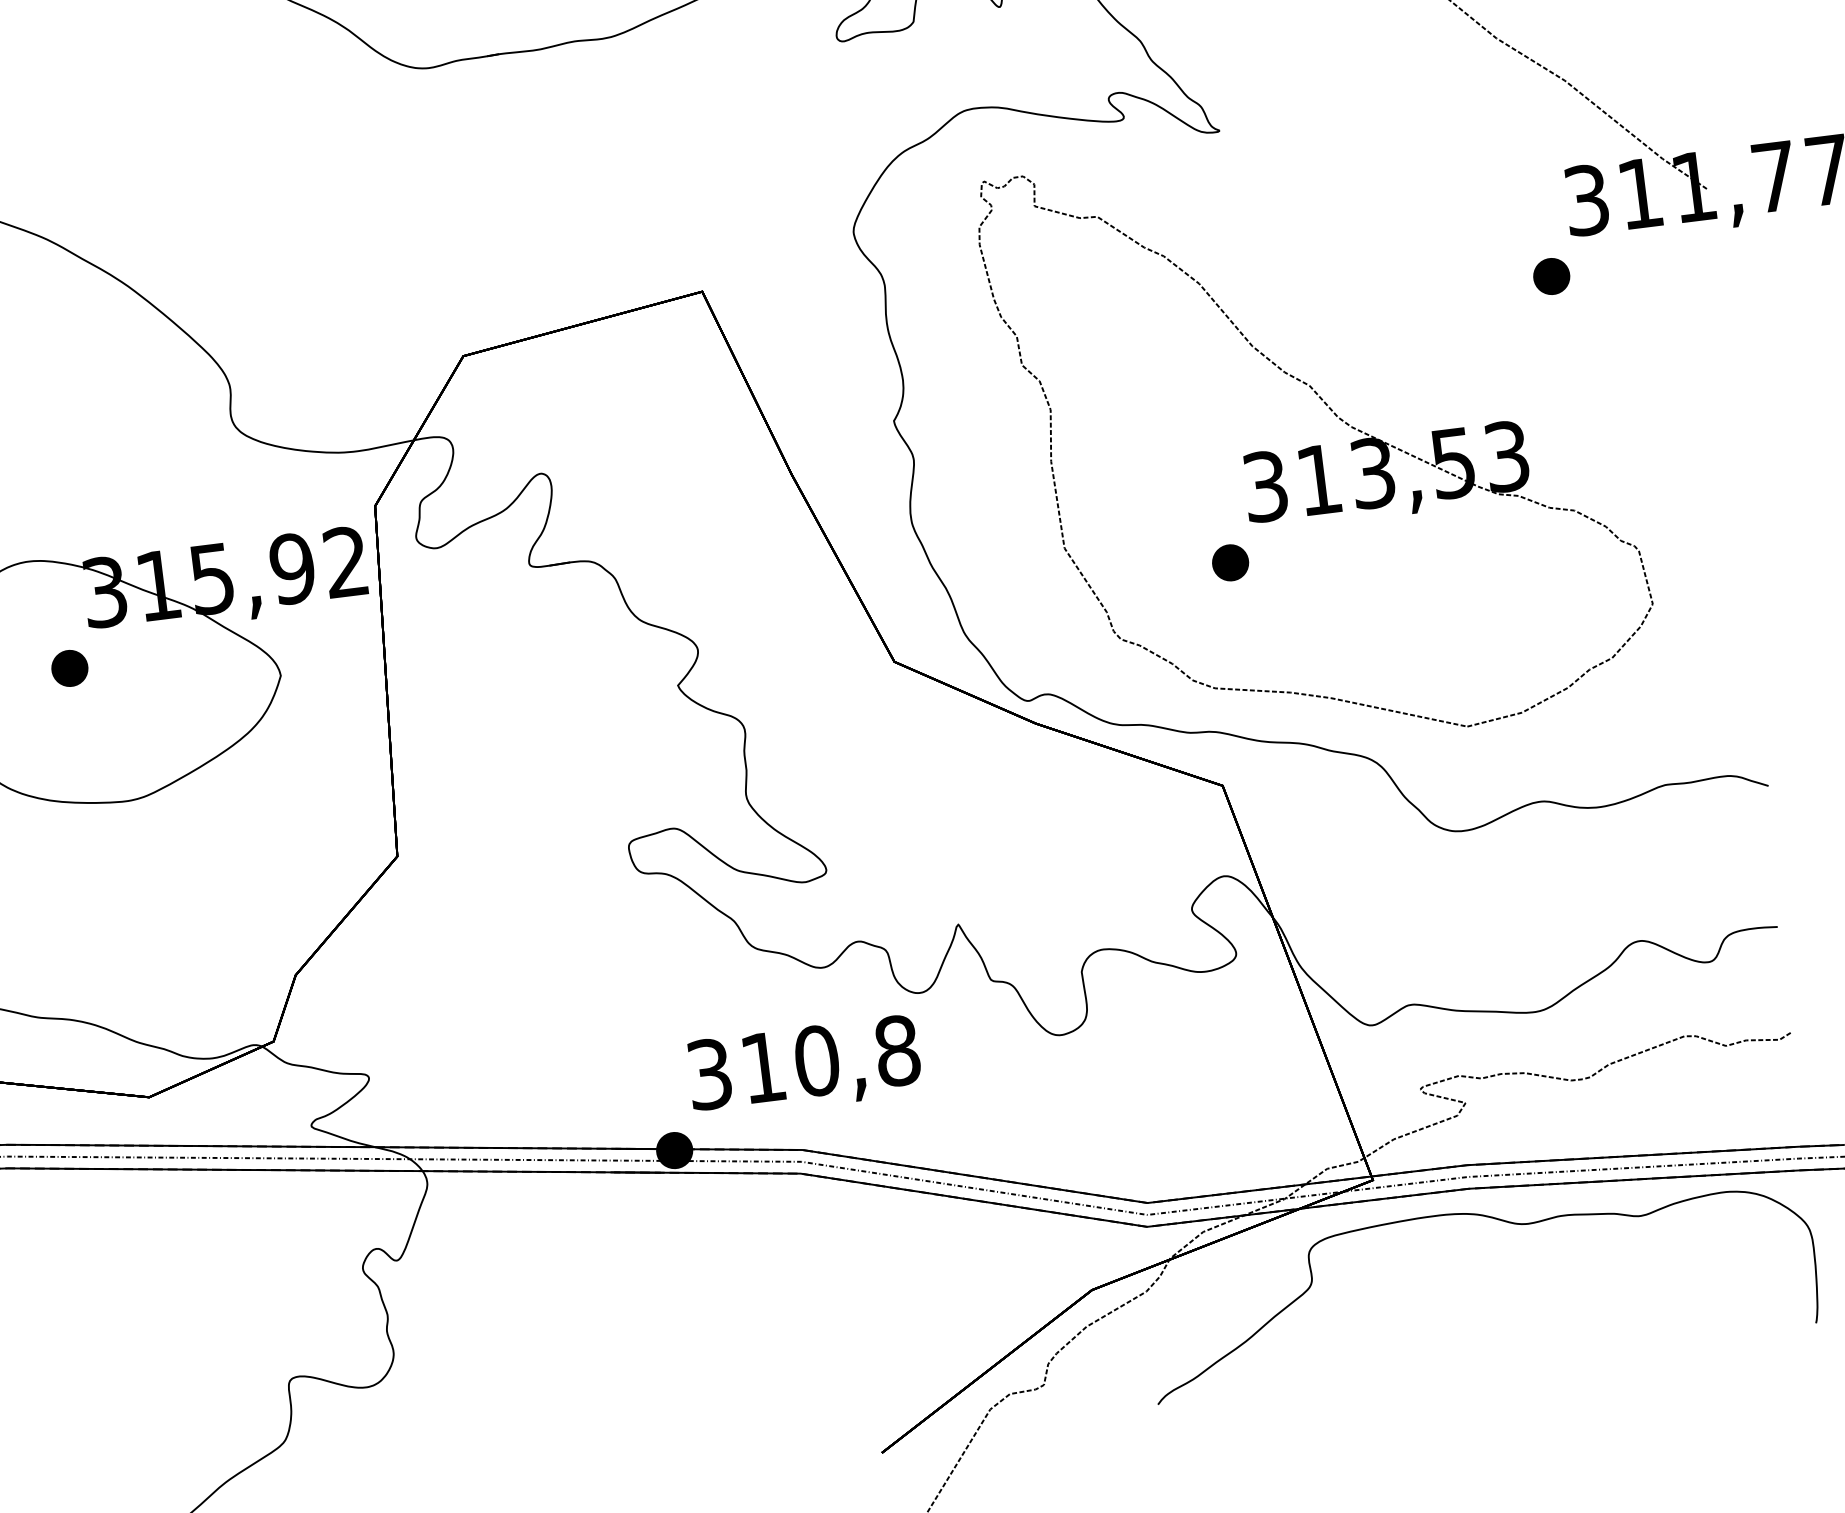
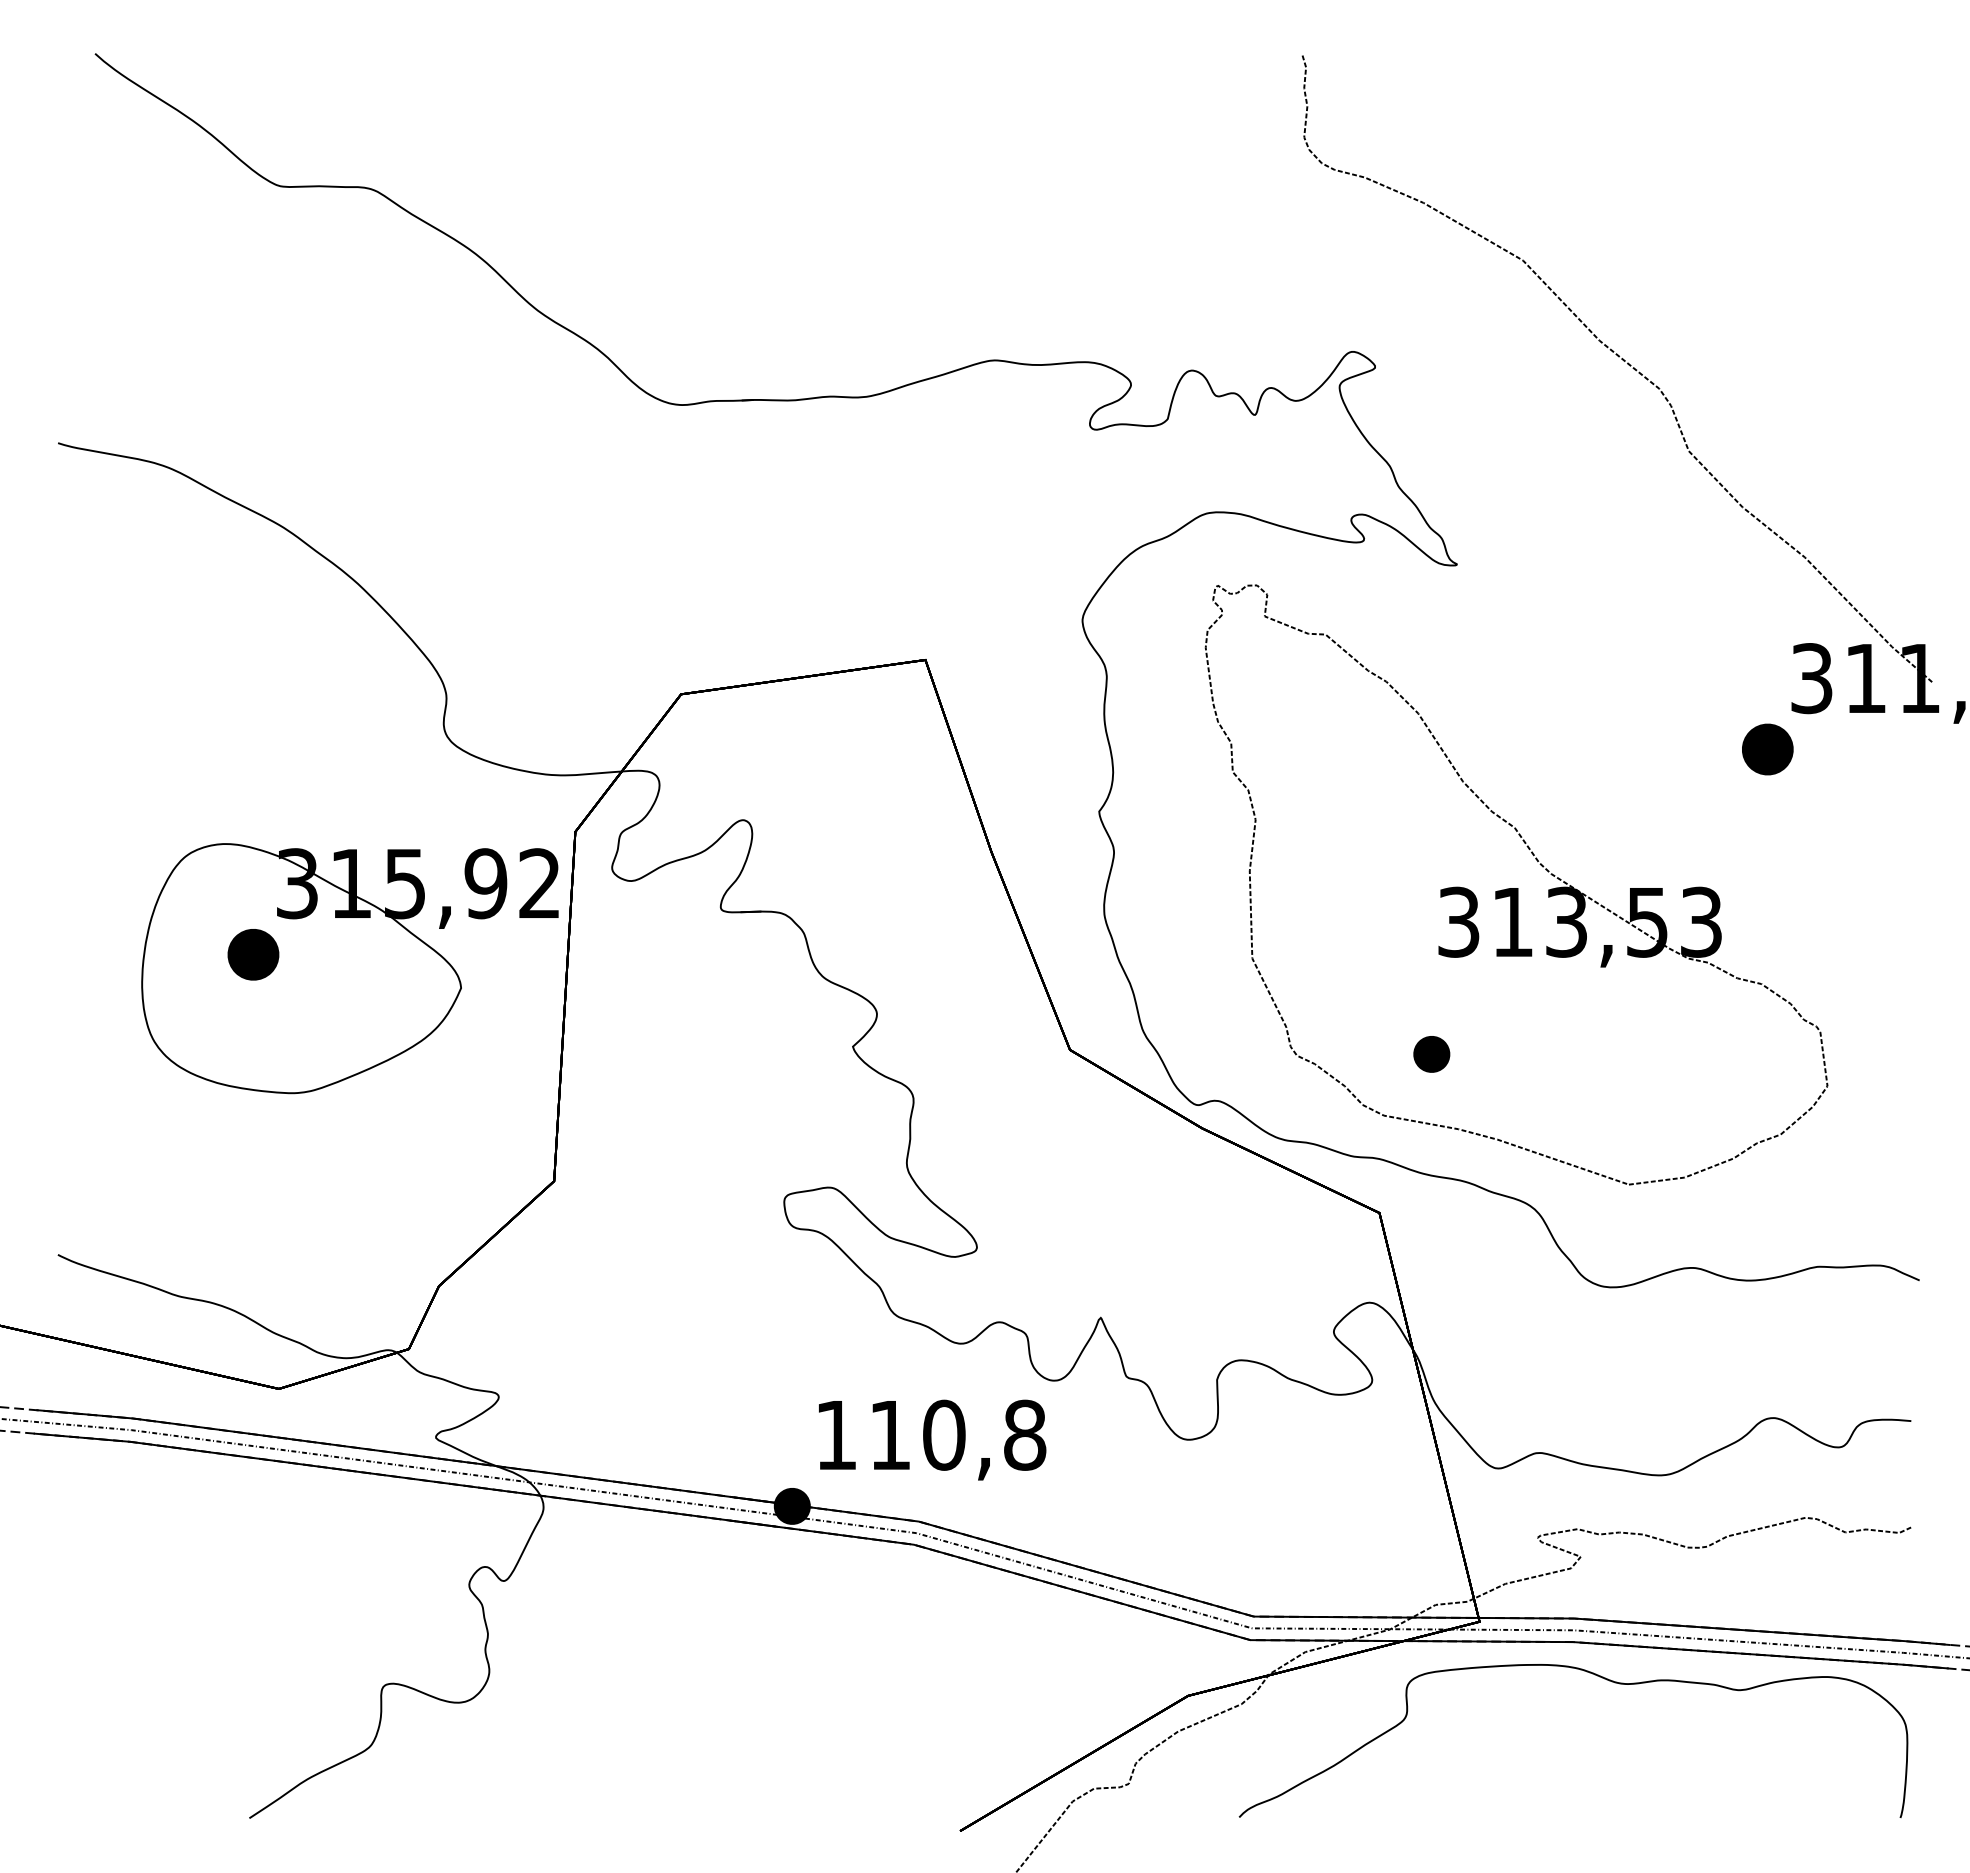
part: (1551, 276) -> (1767, 749), size x1.4
part: (1230, 562) -> (1431, 1054), moved
part: (69, 668) -> (252, 954), size x1.4
text: (709, 1073) -> (836, 1434), 310,8 -> 110,8

